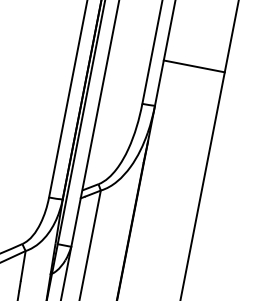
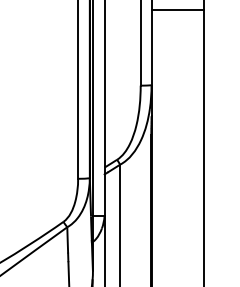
line: (193, 66) -> (177, 10), moved

